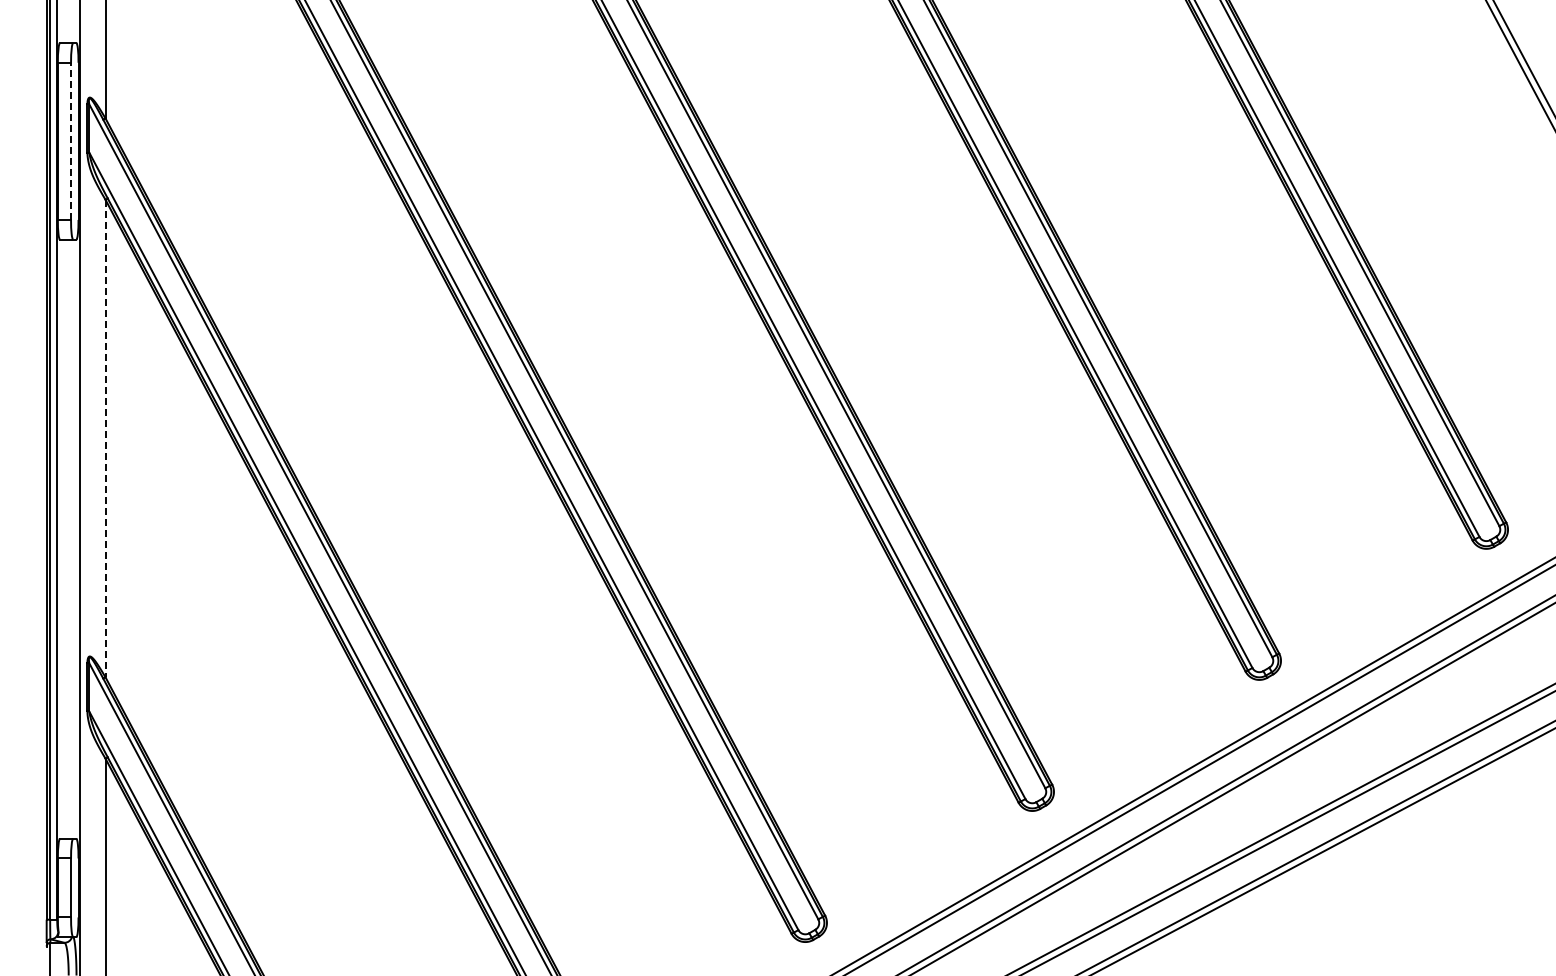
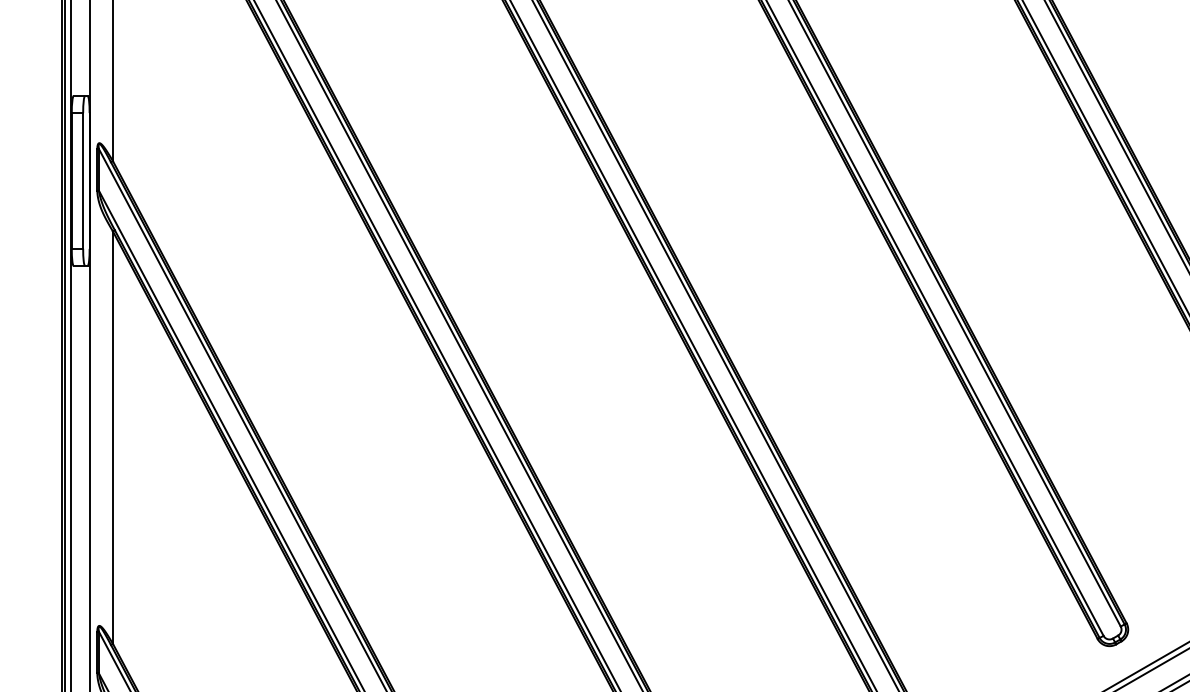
line: (71, 141) -> (83, 181), dashed -> solid
line: (105, 438) -> (112, 437), dashed -> solid

